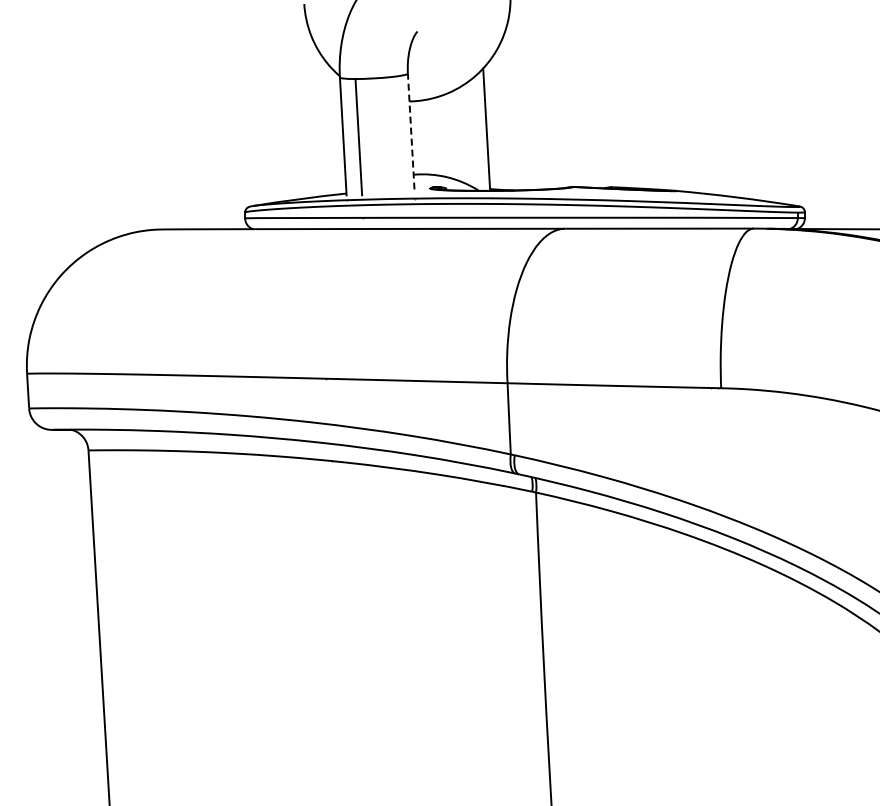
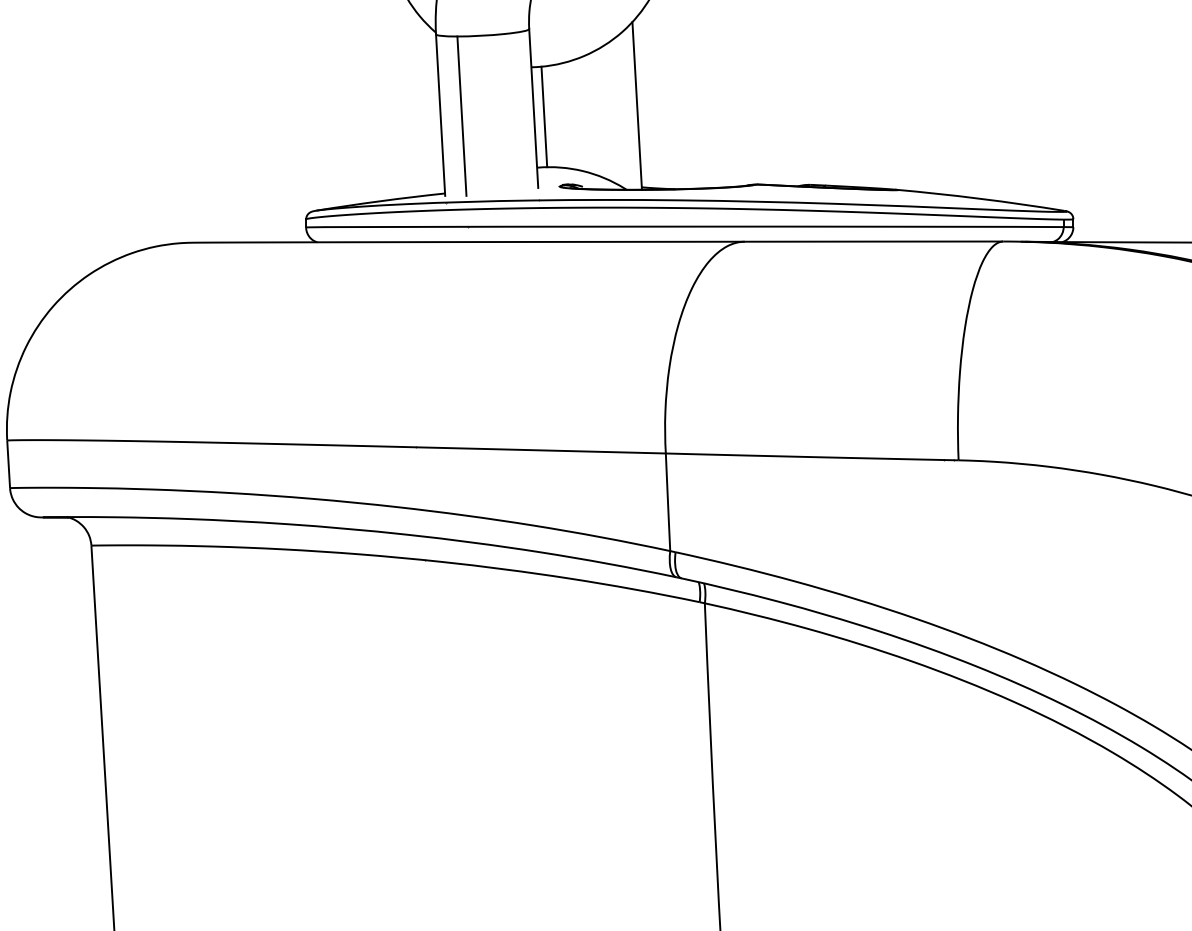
line: (411, 131) -> (534, 108), dashed -> solid
line: (418, 137) -> (543, 116), added

